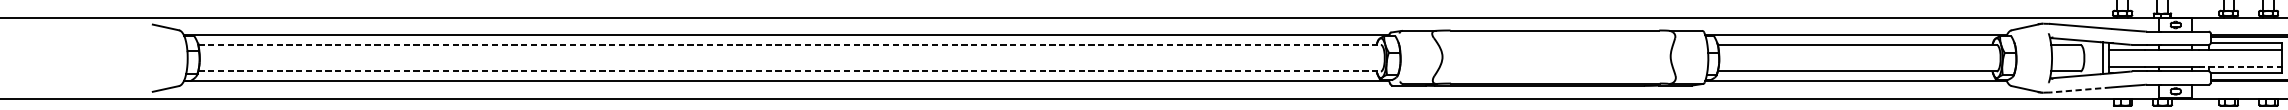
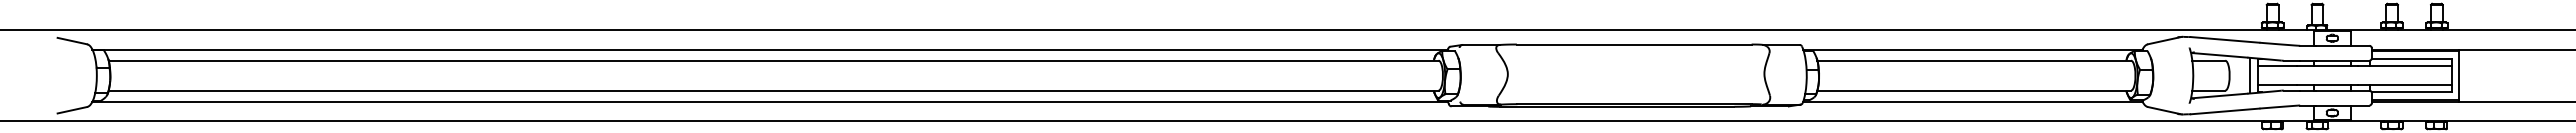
line: (789, 44) -> (773, 60), dashed -> solid
line: (2239, 66) -> (2404, 85), dashed -> solid
line: (789, 71) -> (773, 90), dashed -> solid
line: (2079, 90) -> (2224, 111), dashed -> solid

